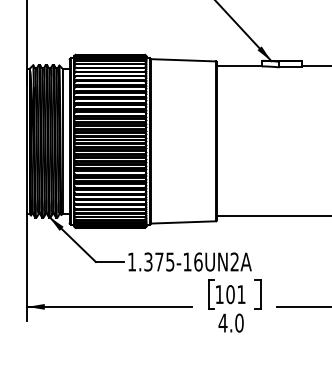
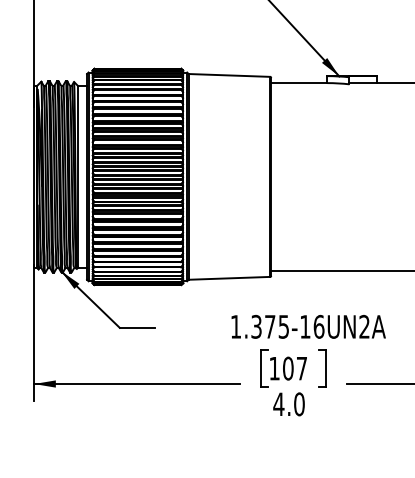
text: (189, 261) -> (308, 326), moved
text: (241, 294) -> (301, 368), 101 -> 107

